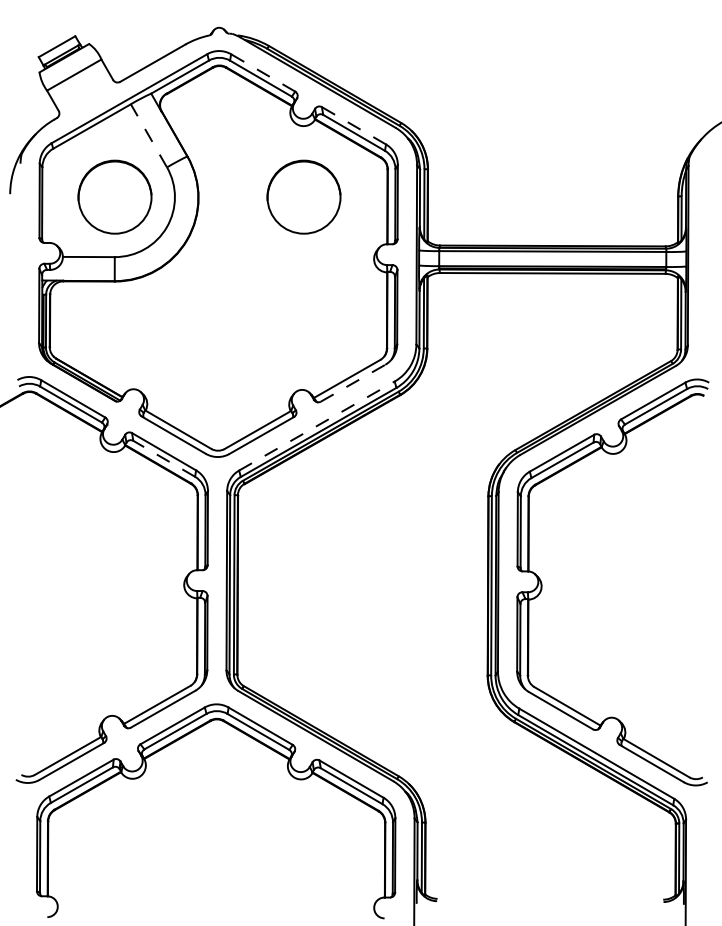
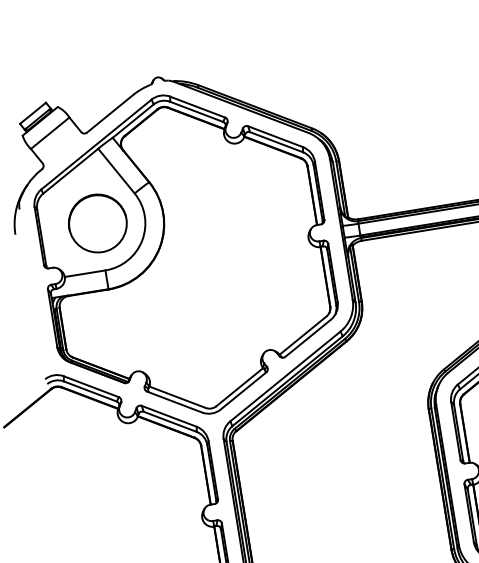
line: (262, 72) -> (197, 106), dashed -> solid
line: (353, 125) -> (275, 136), dashed -> solid
line: (148, 135) -> (116, 170), dashed -> solid
circle: (303, 196) -> (245, 198), removed
line: (353, 383) -> (308, 338), dashed -> solid
line: (316, 426) -> (285, 376), dashed -> solid
line: (164, 458) -> (170, 421), dashed -> solid

